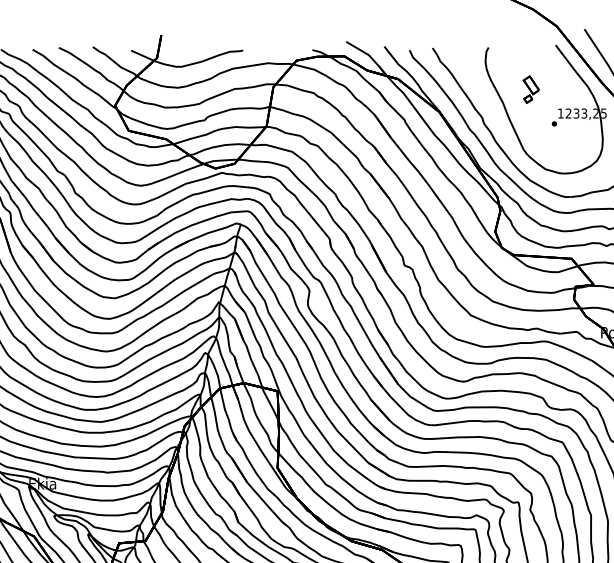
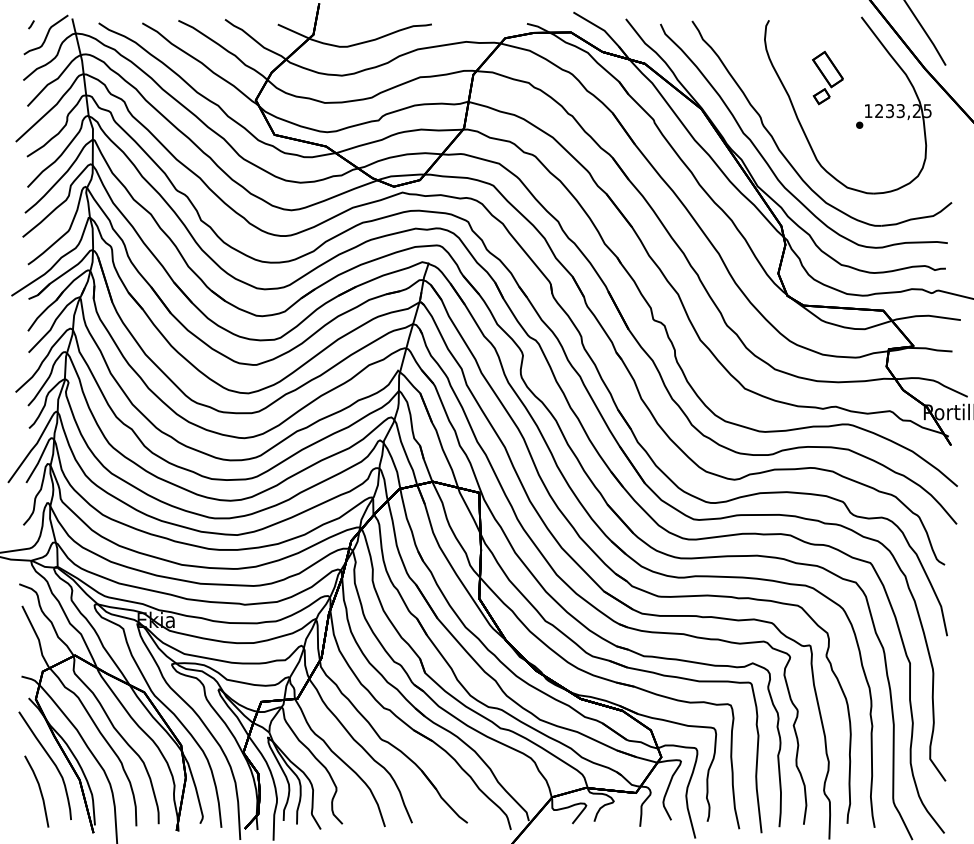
part: (531, 89) -> (827, 78), size x1.43

